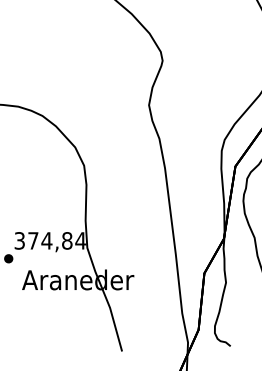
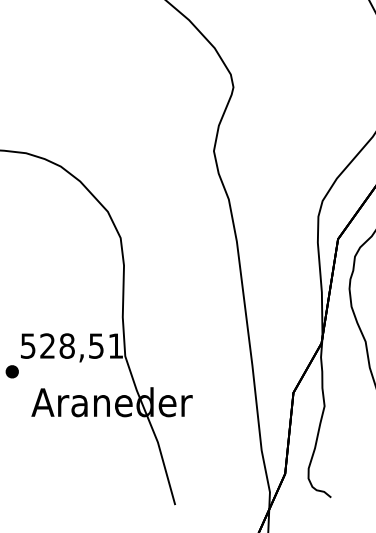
text: (50, 240) -> (72, 345), 374,84 -> 528,51

